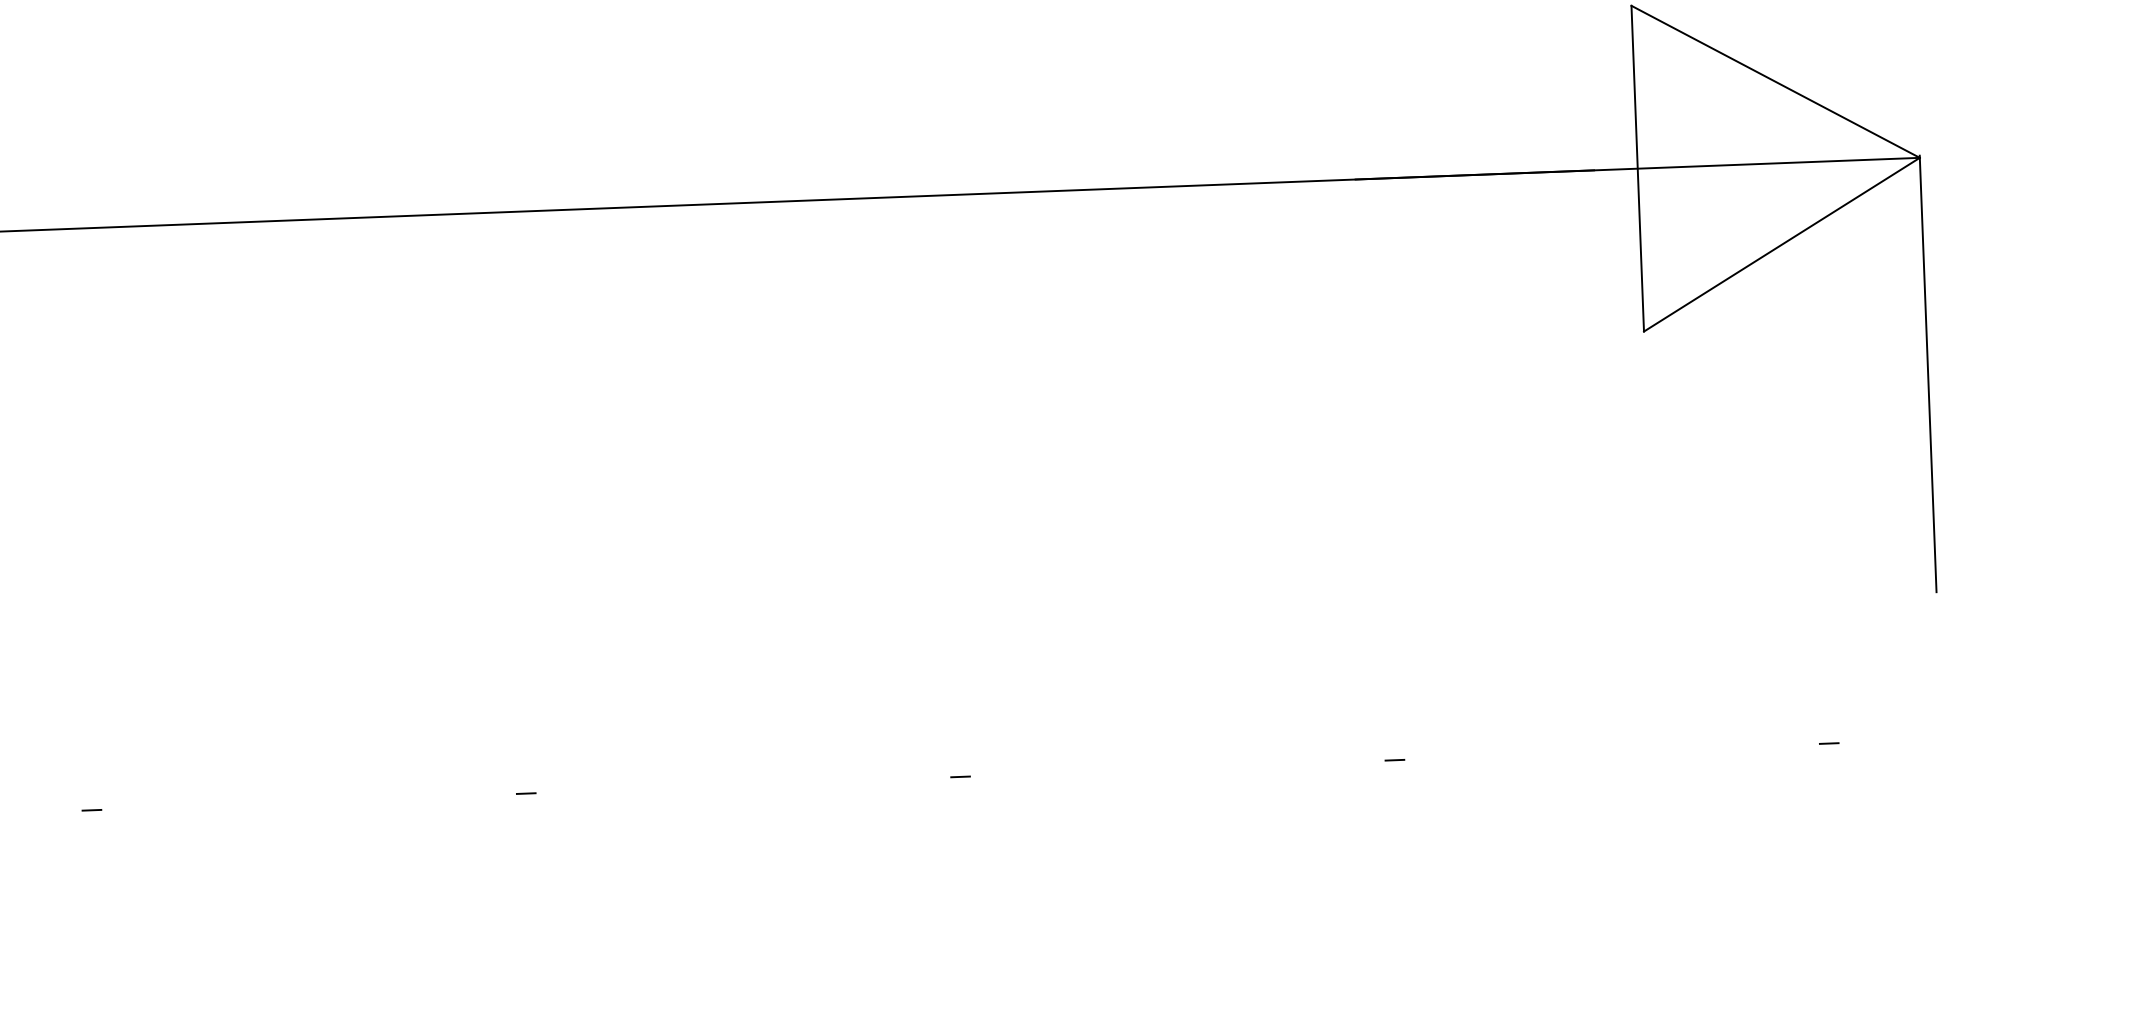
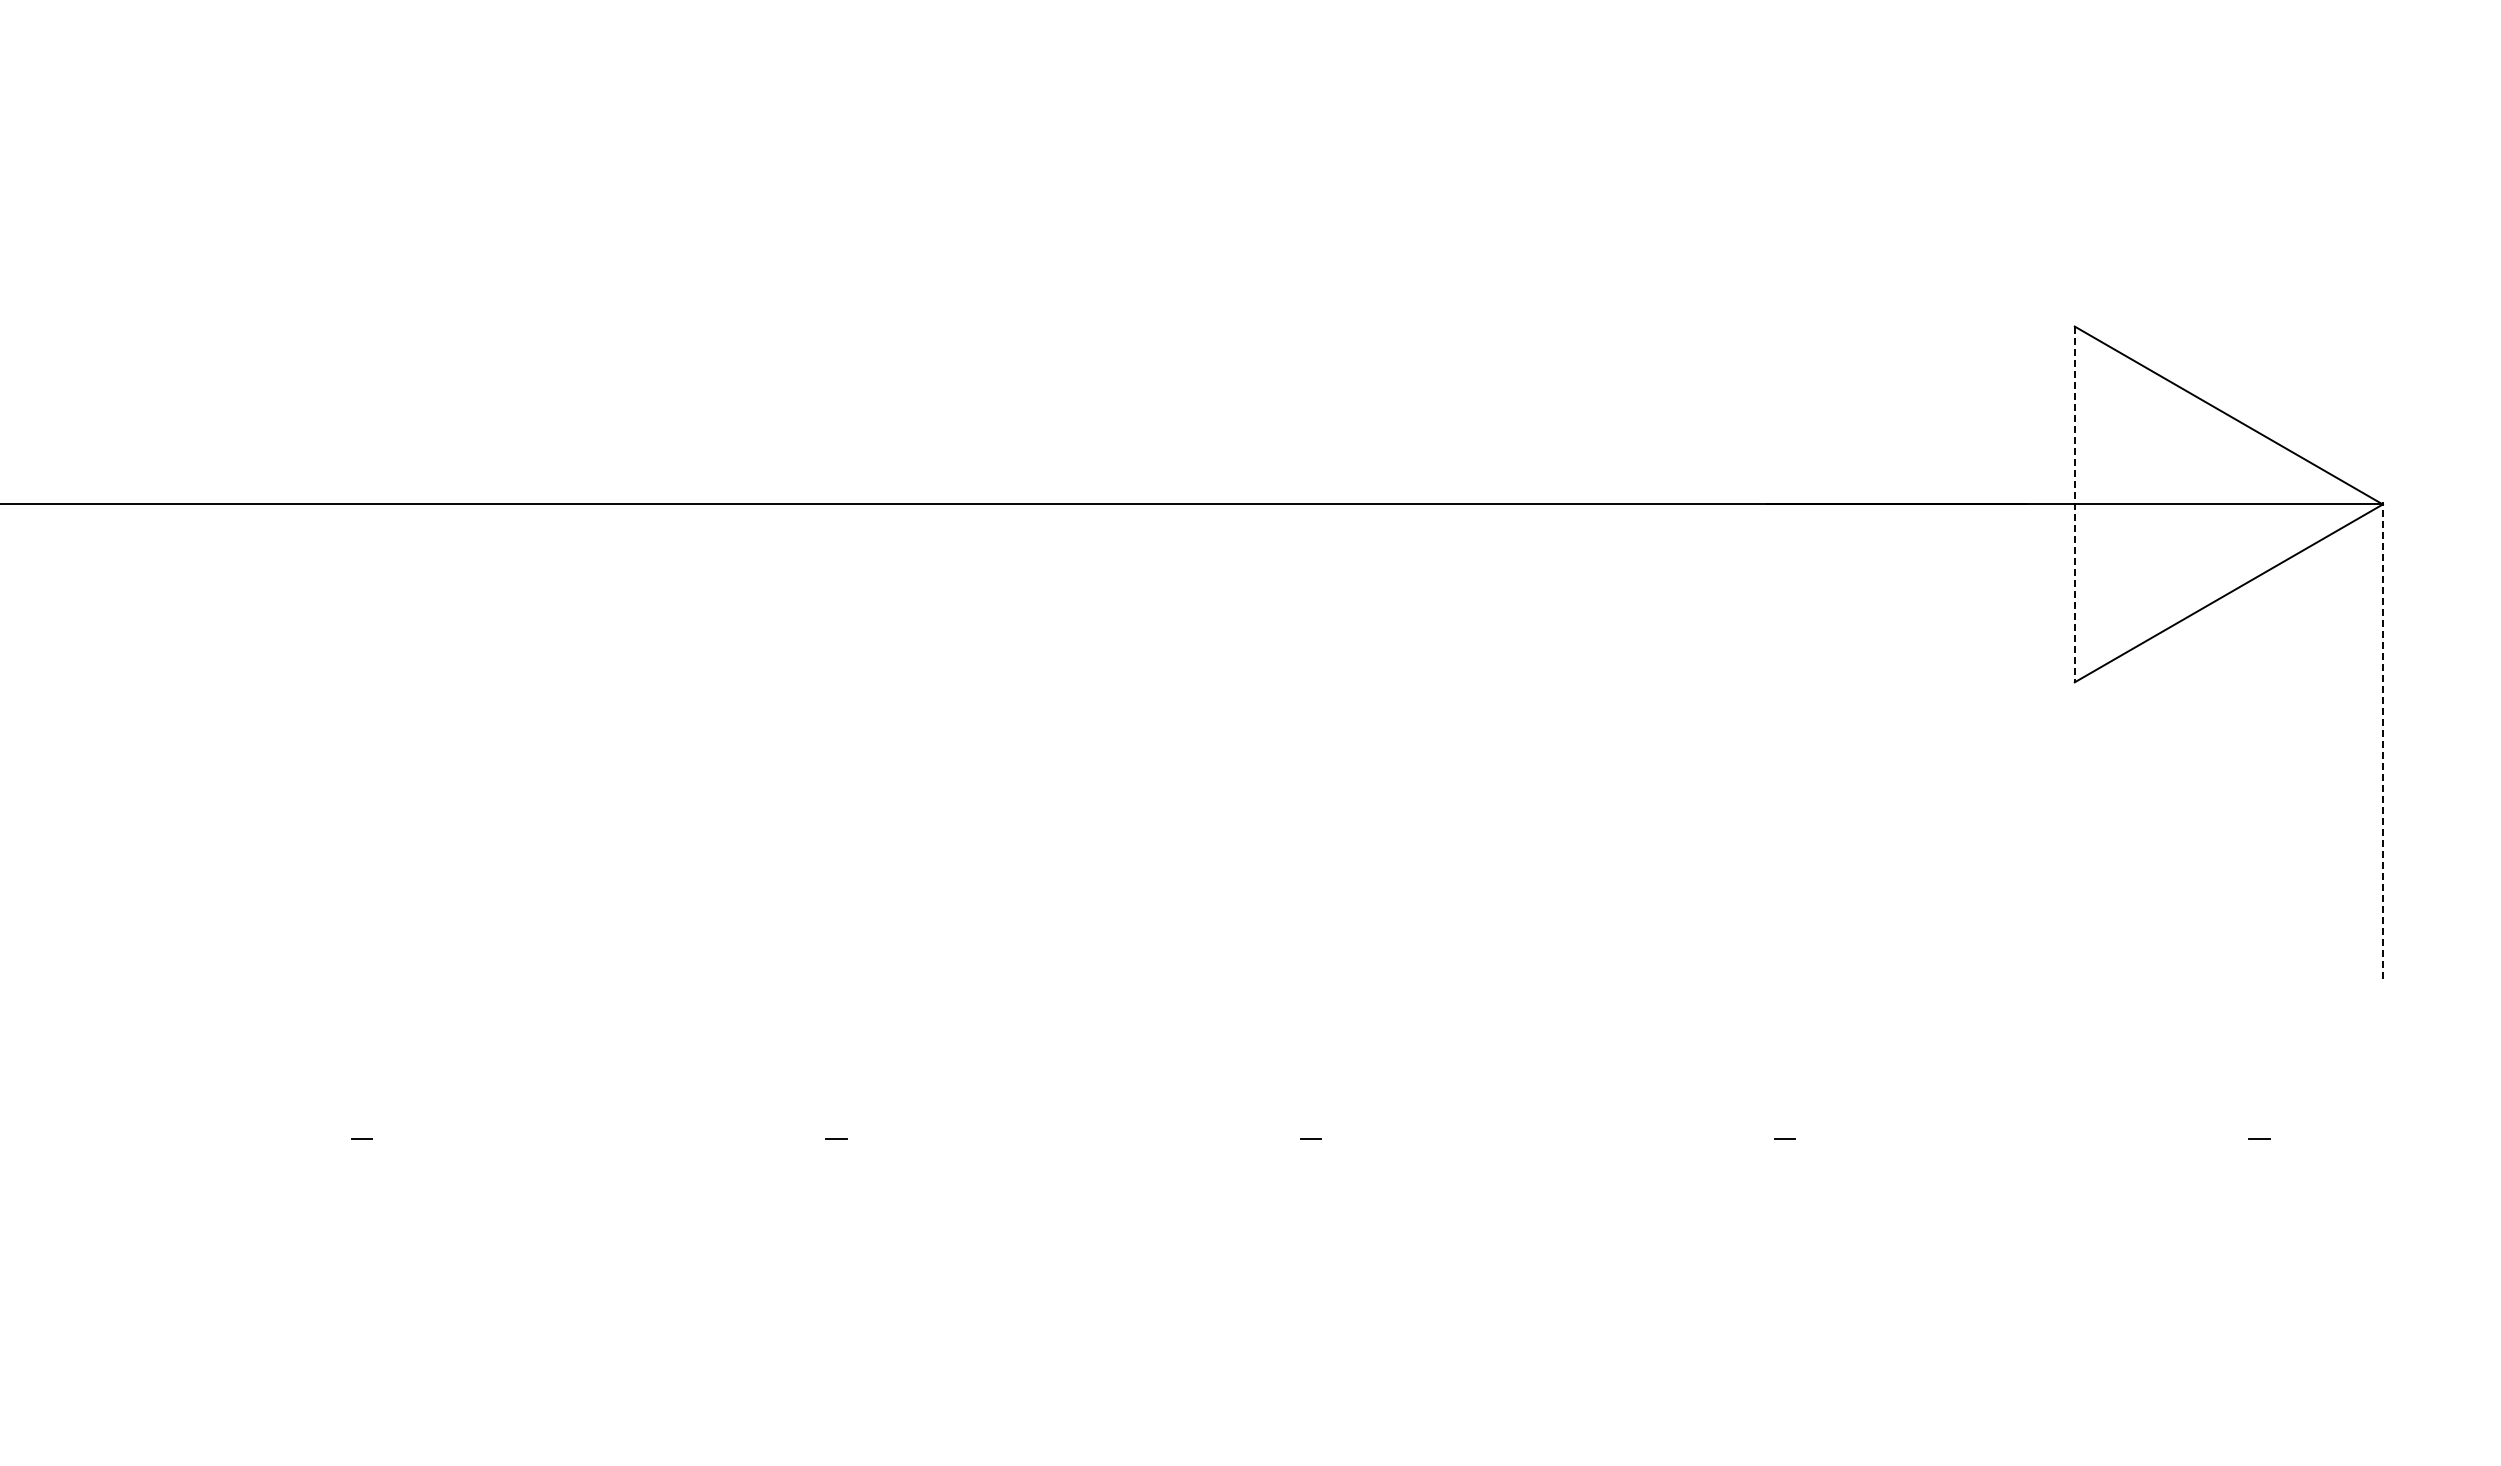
line: (1637, 168) -> (2074, 504), solid -> dashed
line: (1927, 373) -> (2382, 739), solid -> dashed

